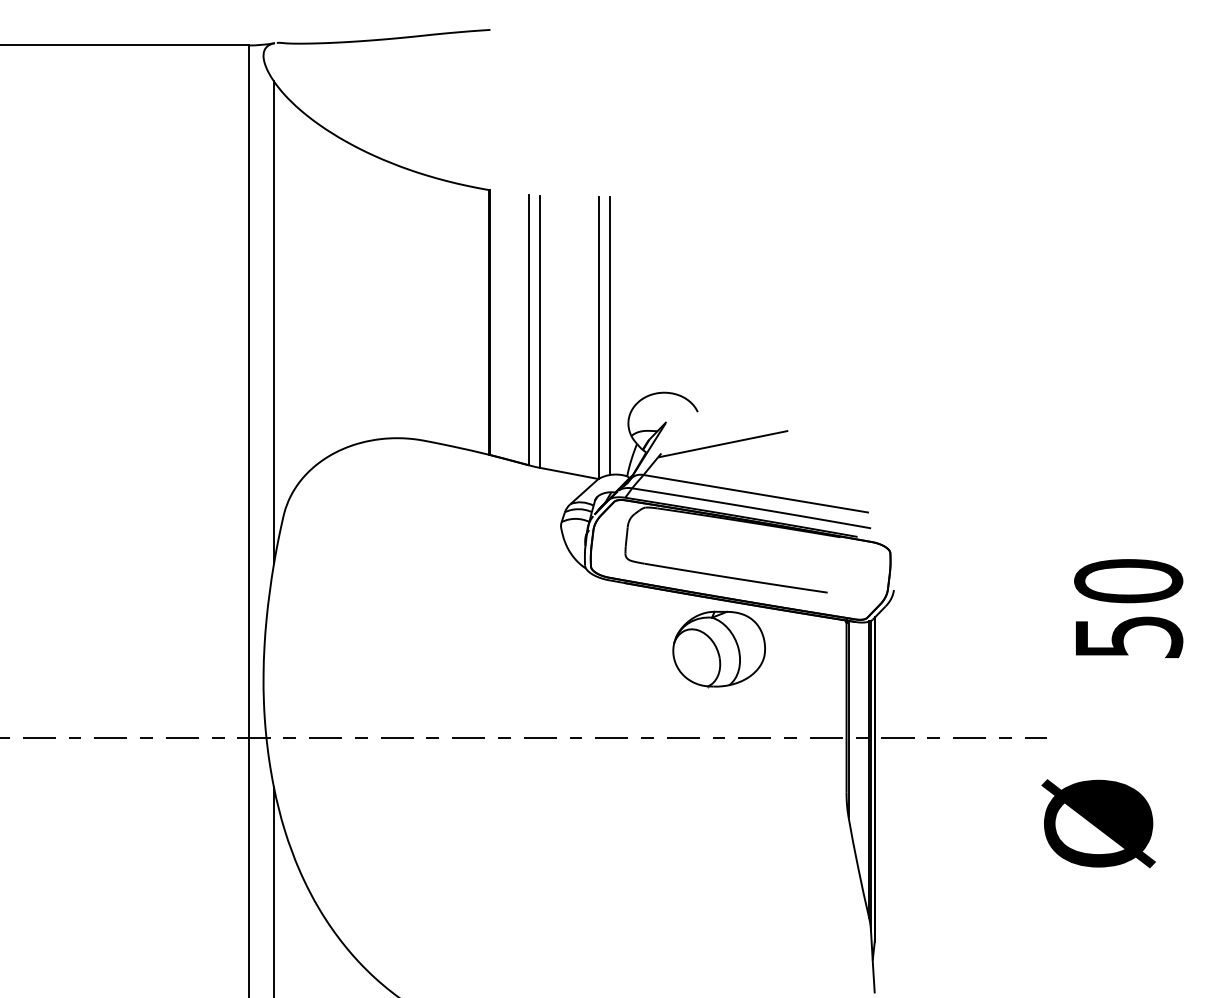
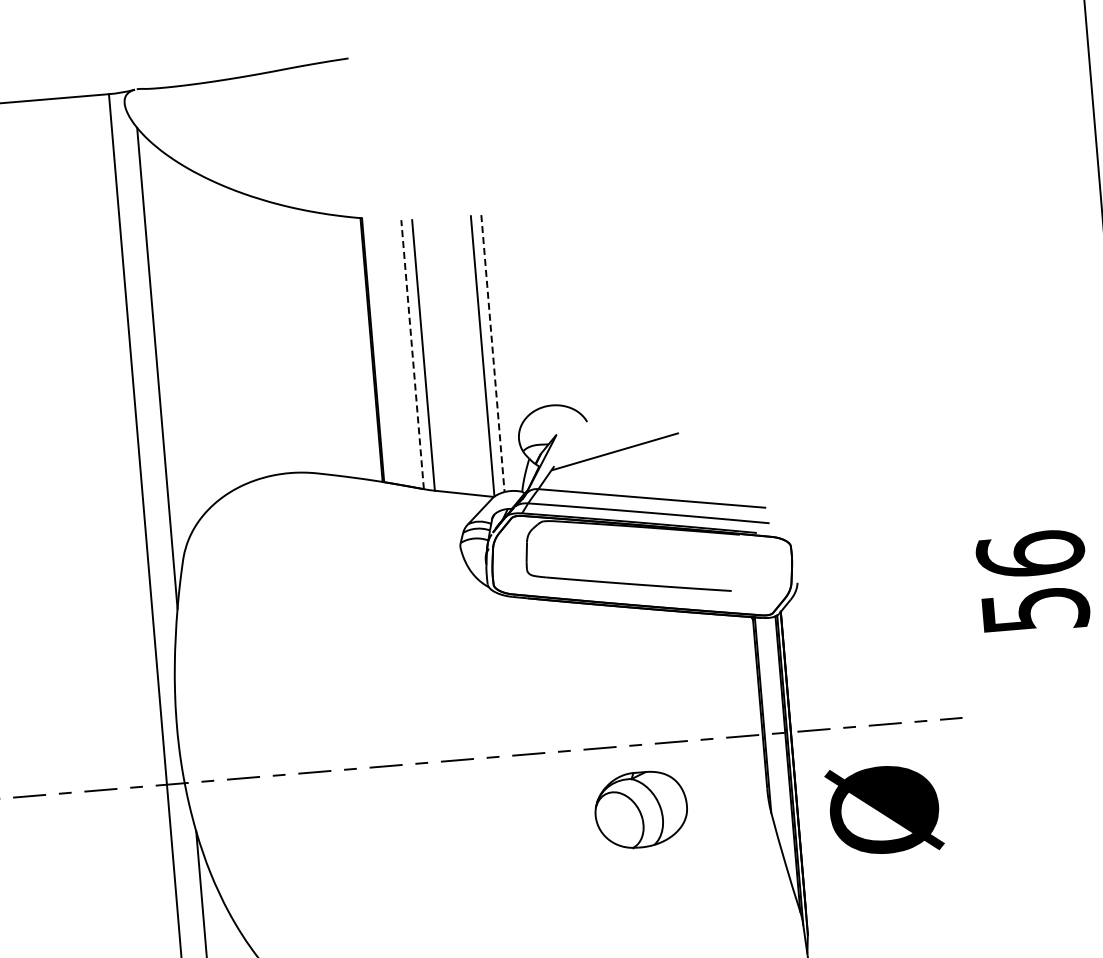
line: (529, 330) -> (412, 354), solid -> dashed
line: (609, 336) -> (492, 353), solid -> dashed
text: (1128, 580) -> (1030, 553), 50 -> 56
part: (718, 649) -> (640, 810), moved
text: (1098, 823) -> (884, 809), moved

